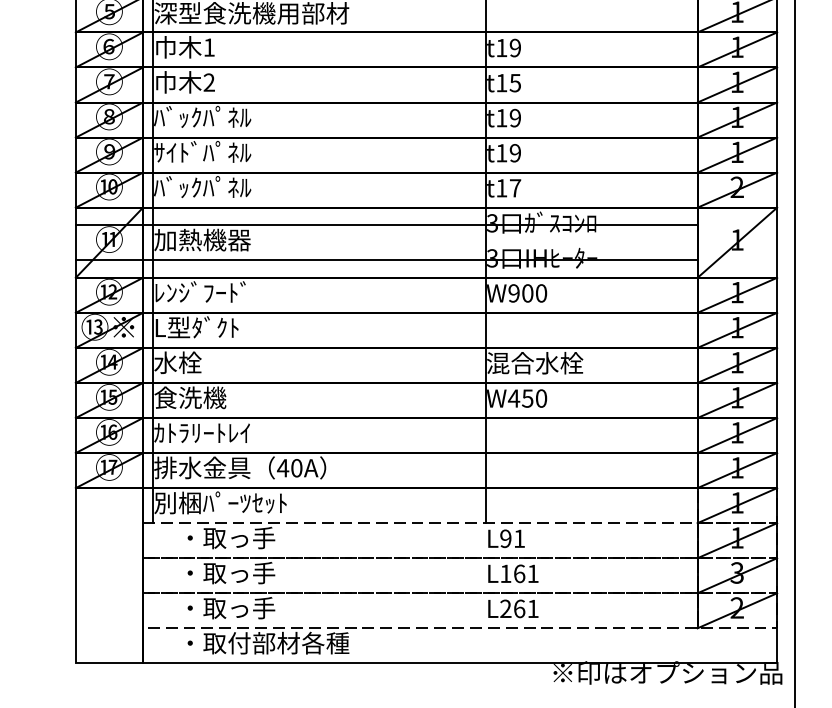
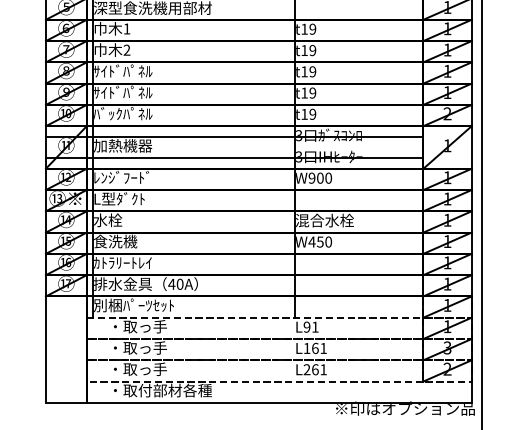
text: (514, 83) -> (312, 50), t15 -> t19
text: (177, 115) -> (107, 70), ﾊﾞｯｸﾊﾟﾈﾙ -> ｻｲﾄﾞﾊﾟﾈﾙ
text: (514, 186) -> (312, 113), t17 -> t19

